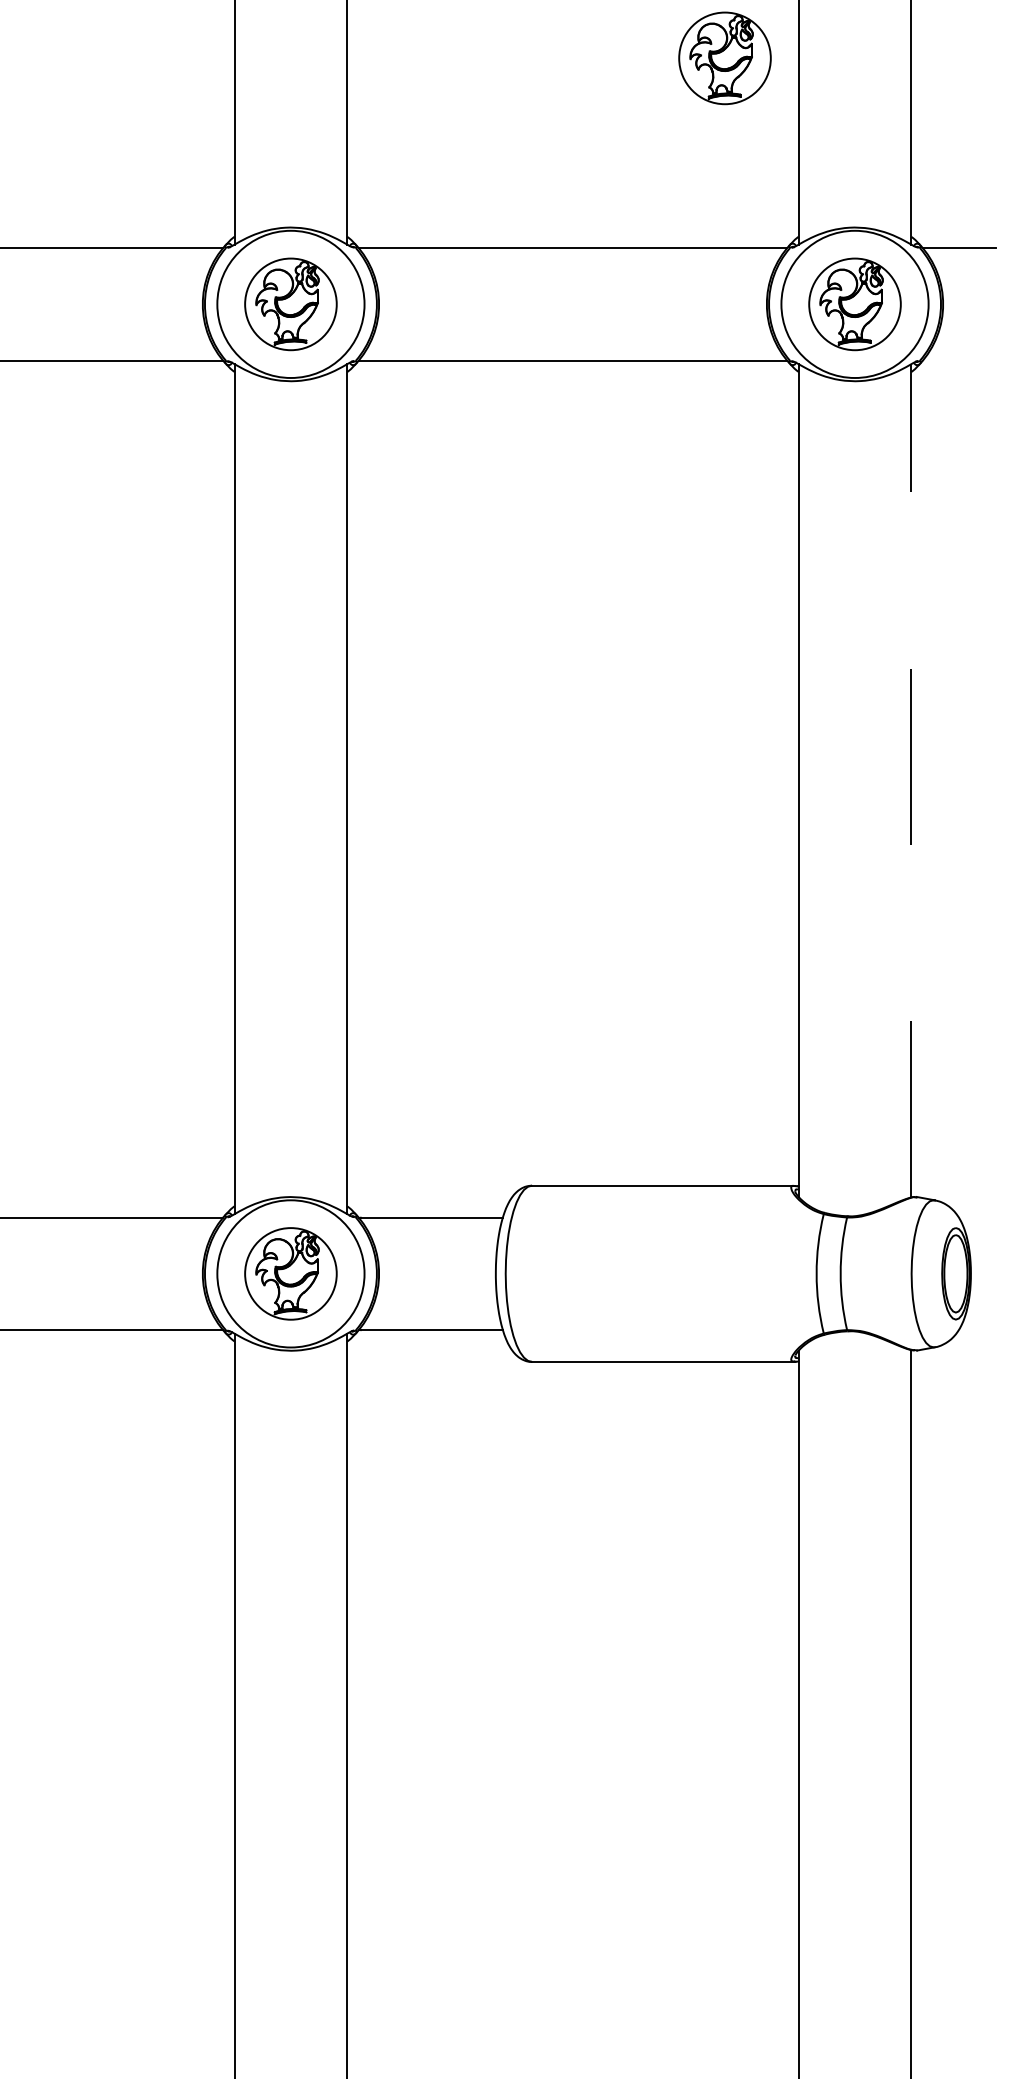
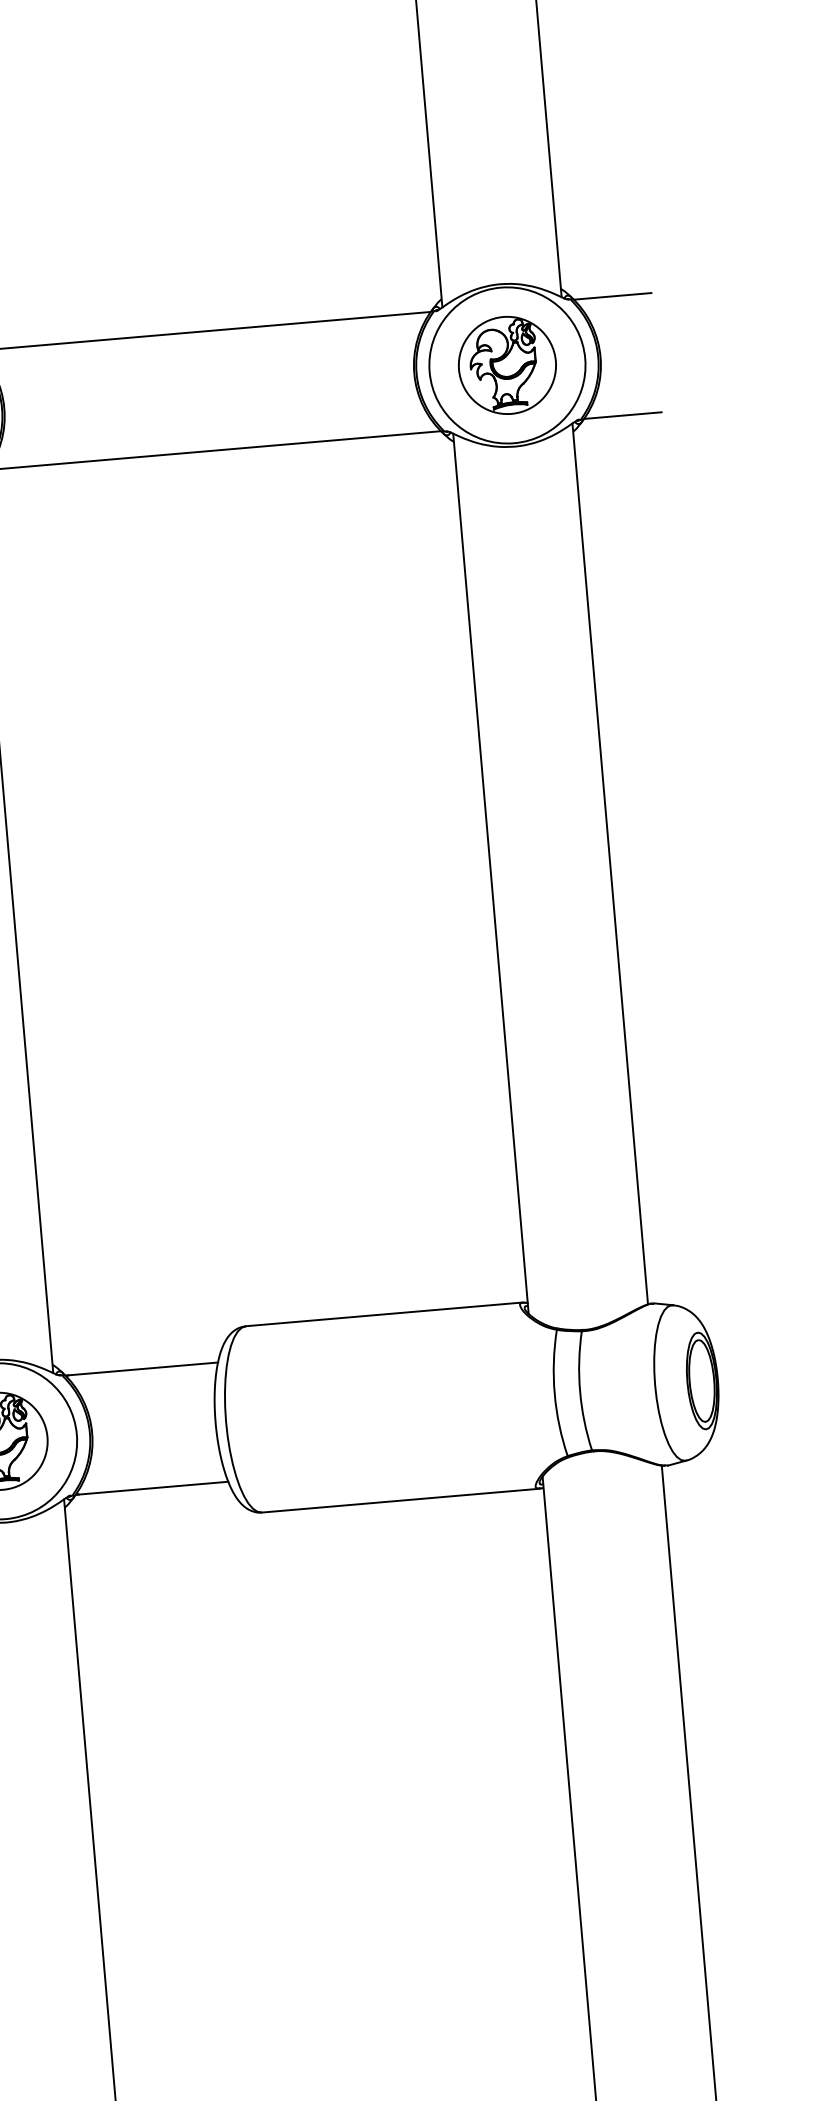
part: (724, 58) -> (347, 117), removed
line: (959, 360) -> (622, 415), added
line: (911, 780) -> (610, 863), dashed -> solid

